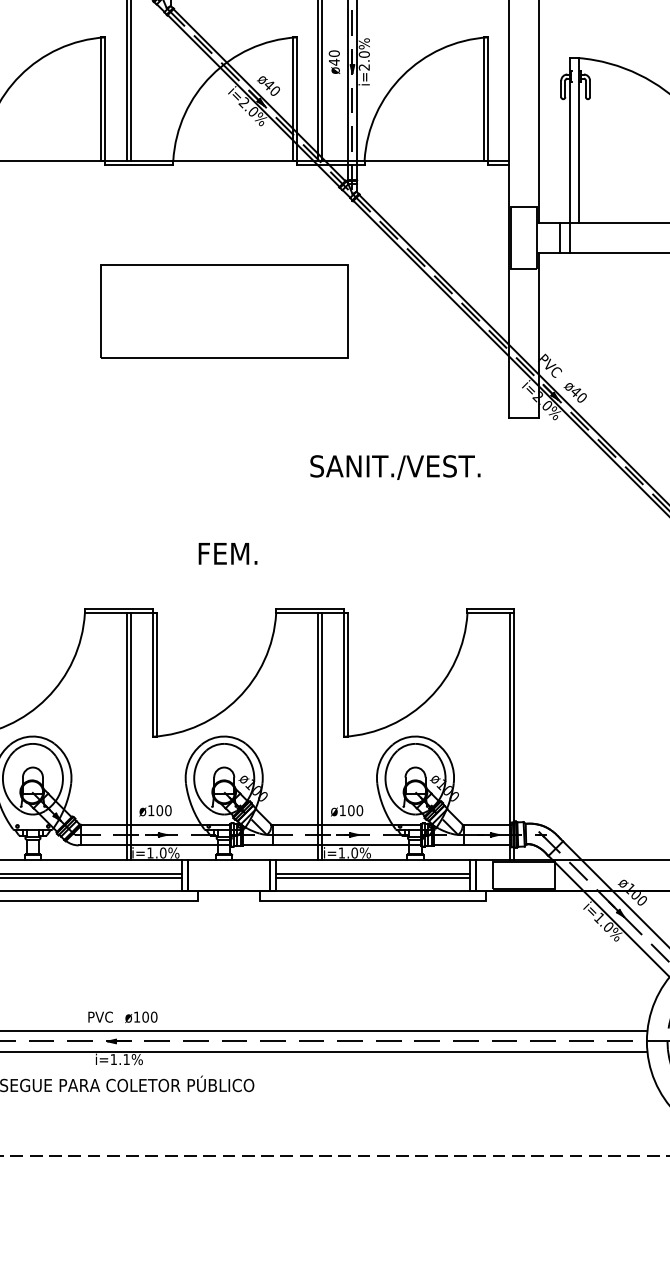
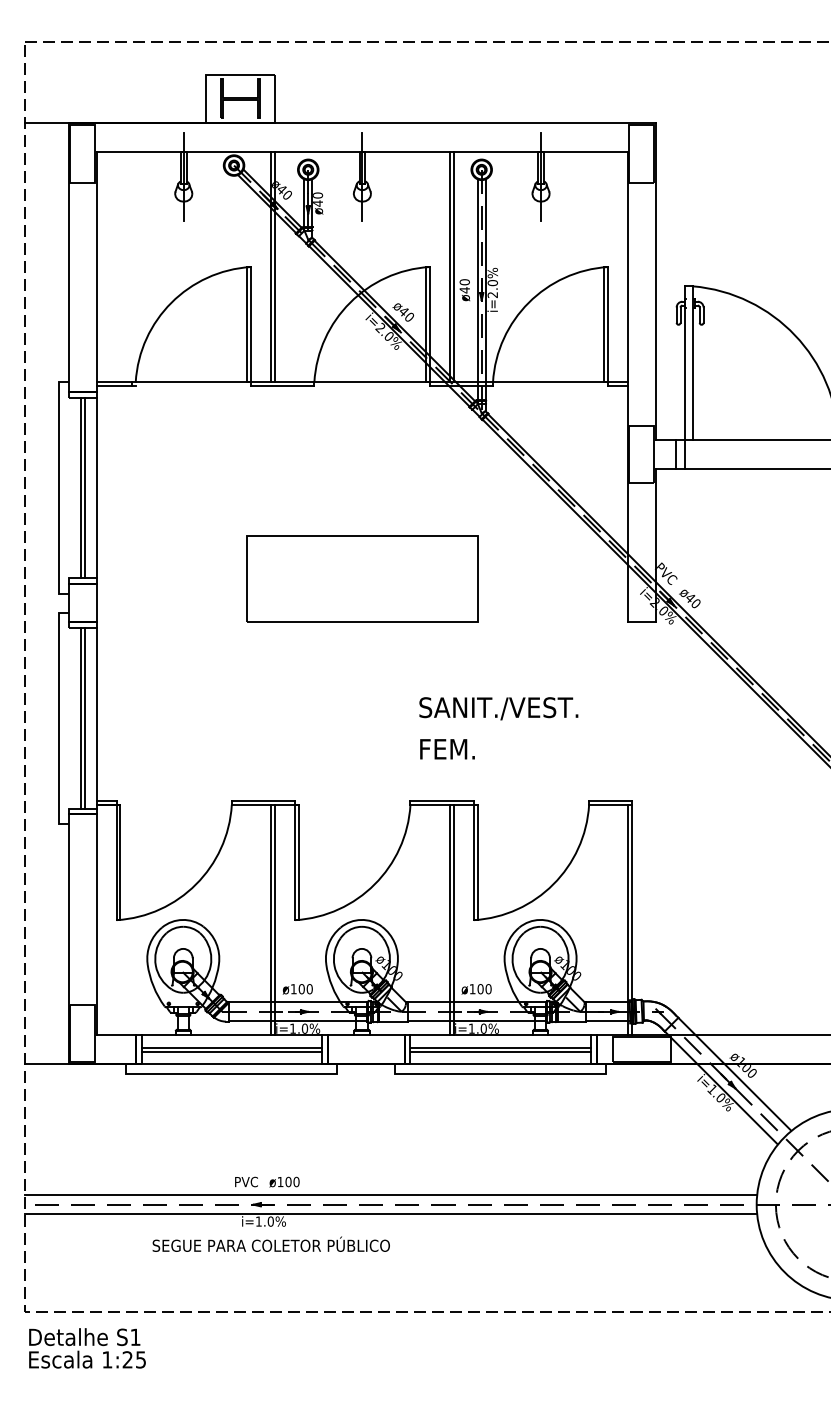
part: (224, 310) -> (362, 578), moved
text: (395, 467) -> (498, 708), moved
text: (228, 554) -> (447, 749), moved
text: (126, 1059) -> (270, 1221), i=1.1% -> i=1.0%

